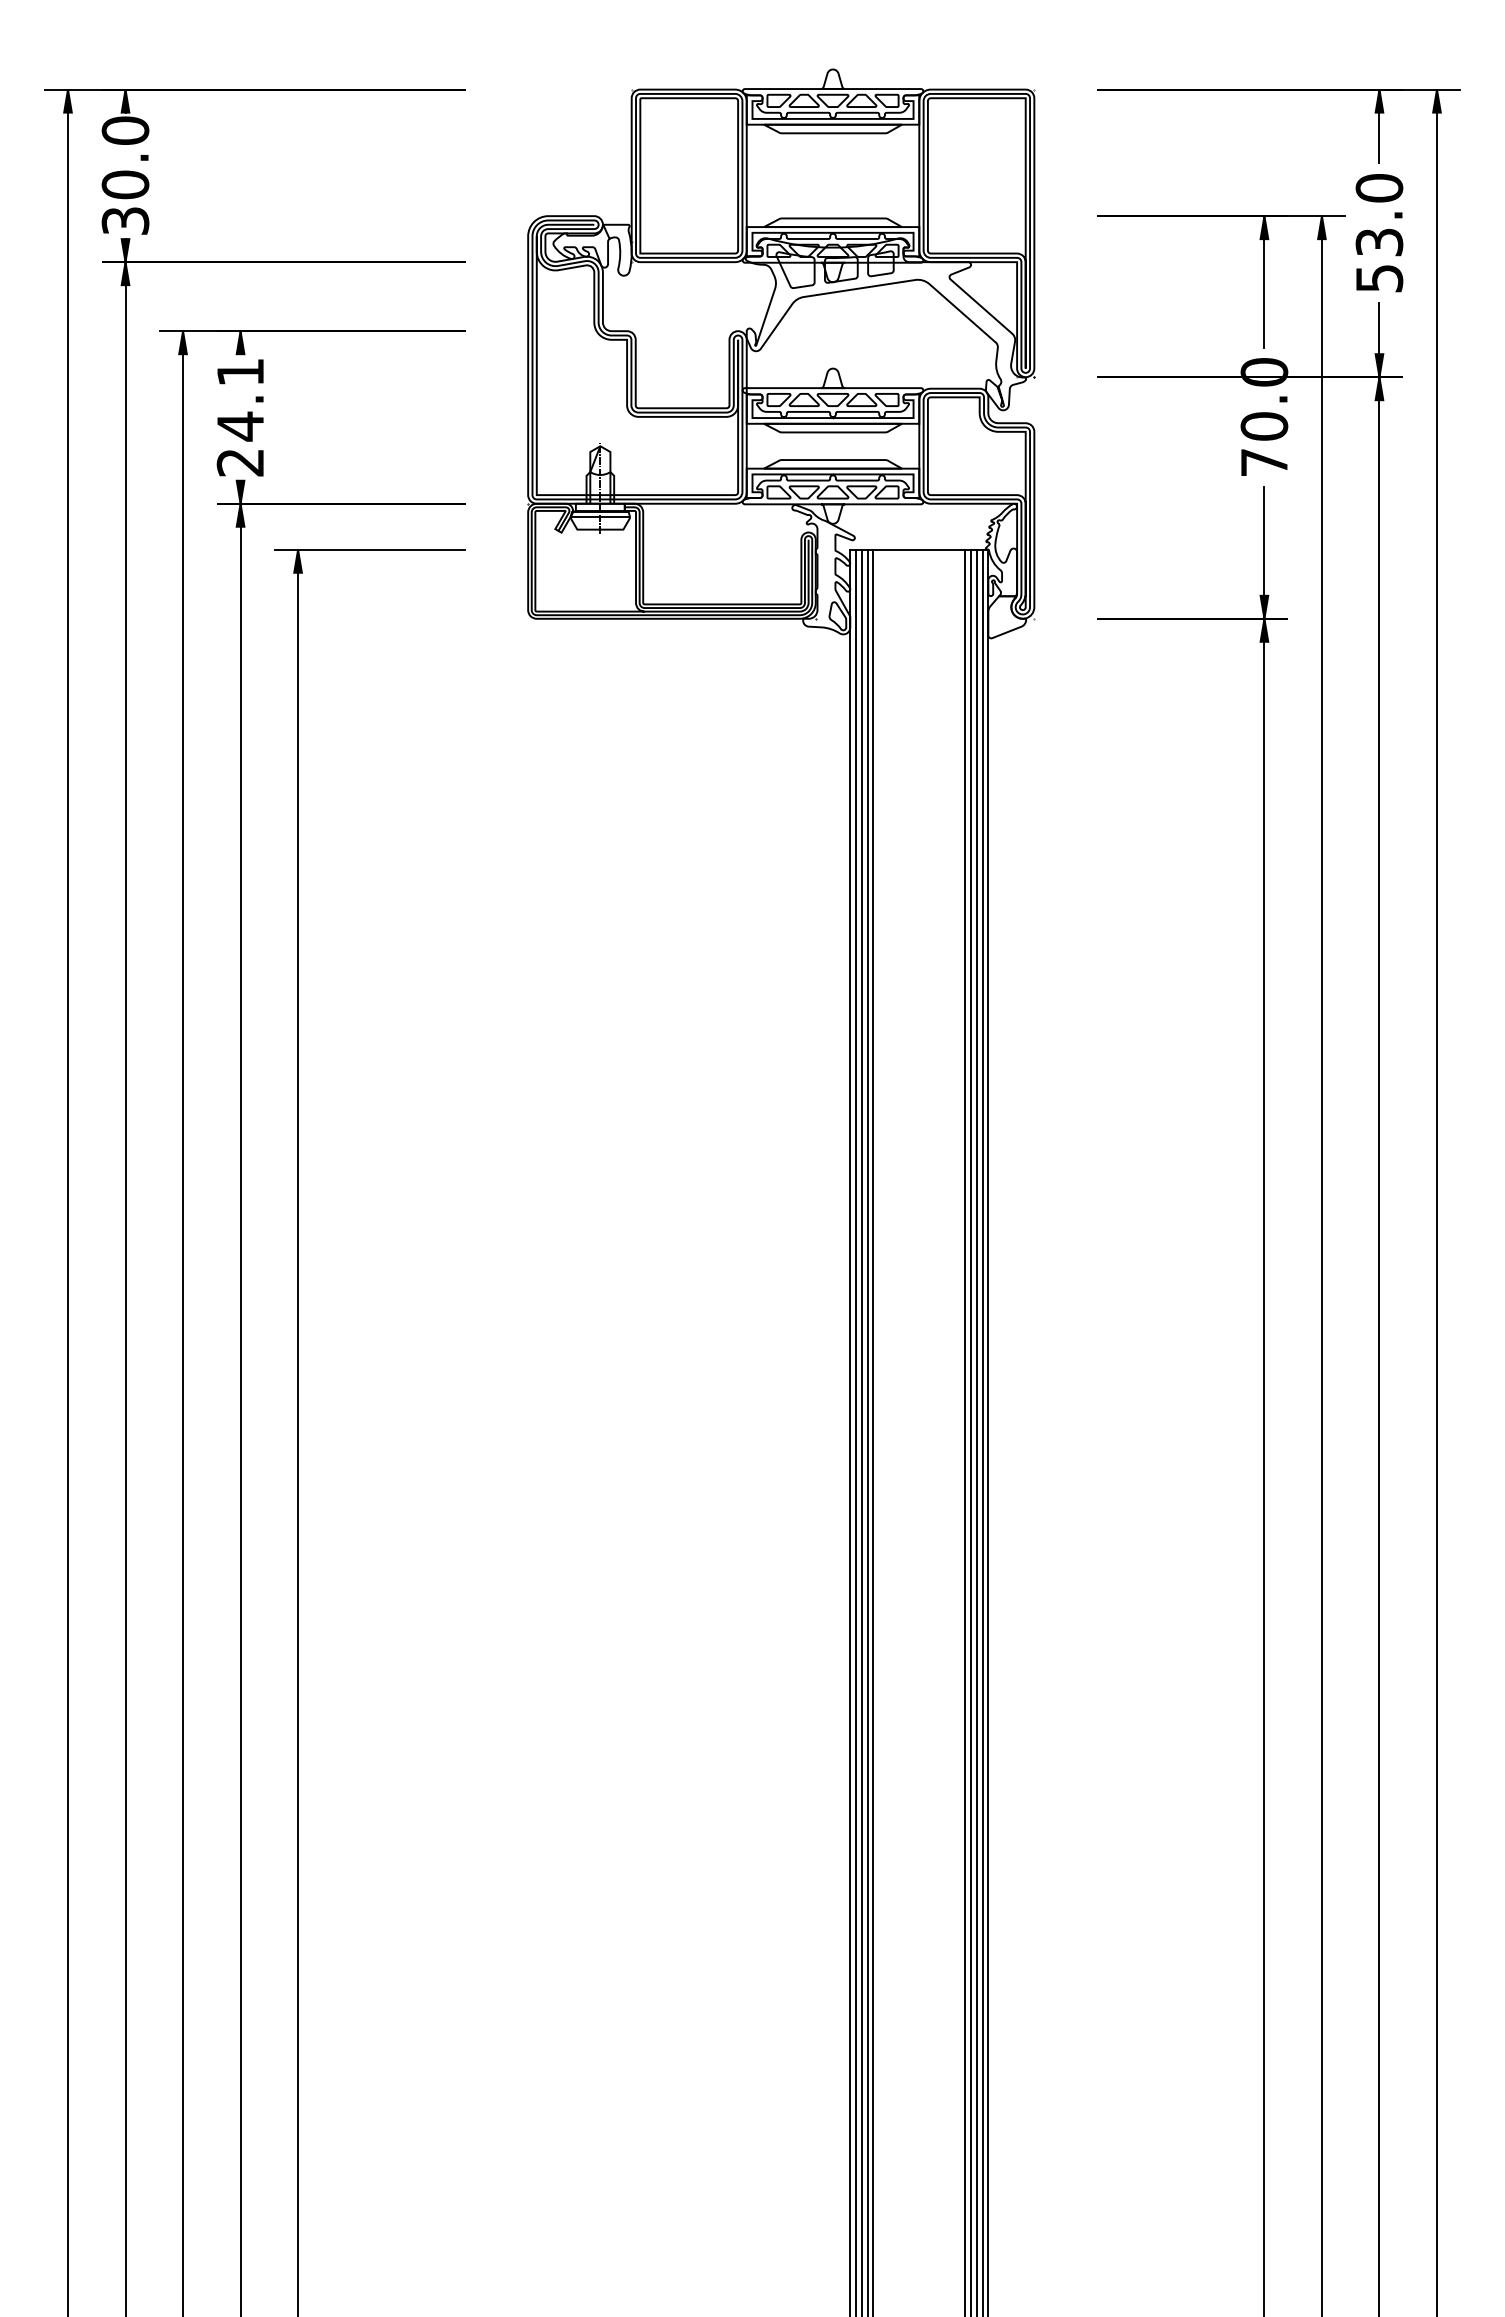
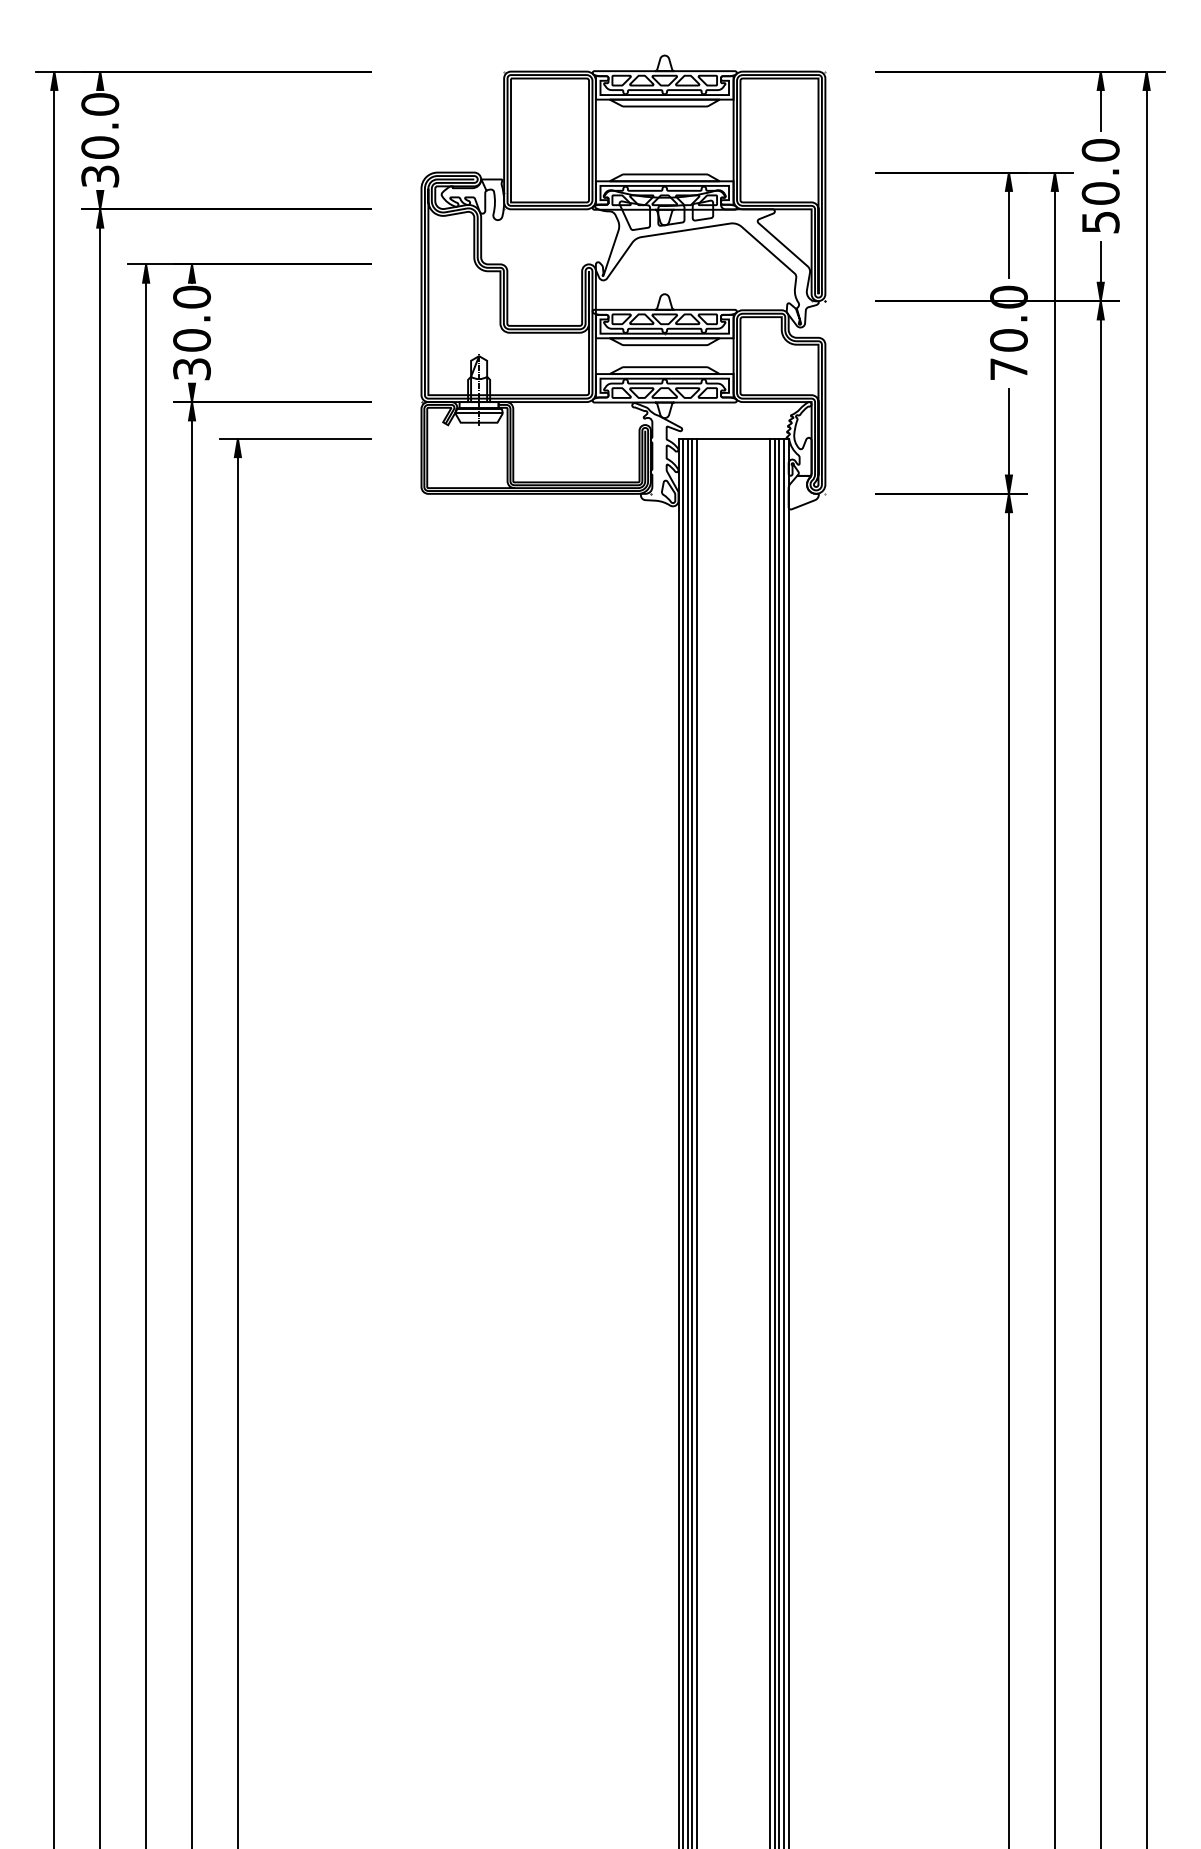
text: (1379, 242) -> (1100, 193), 53.0 -> 50.0
text: (240, 417) -> (191, 333), 24.1 -> 30.0

